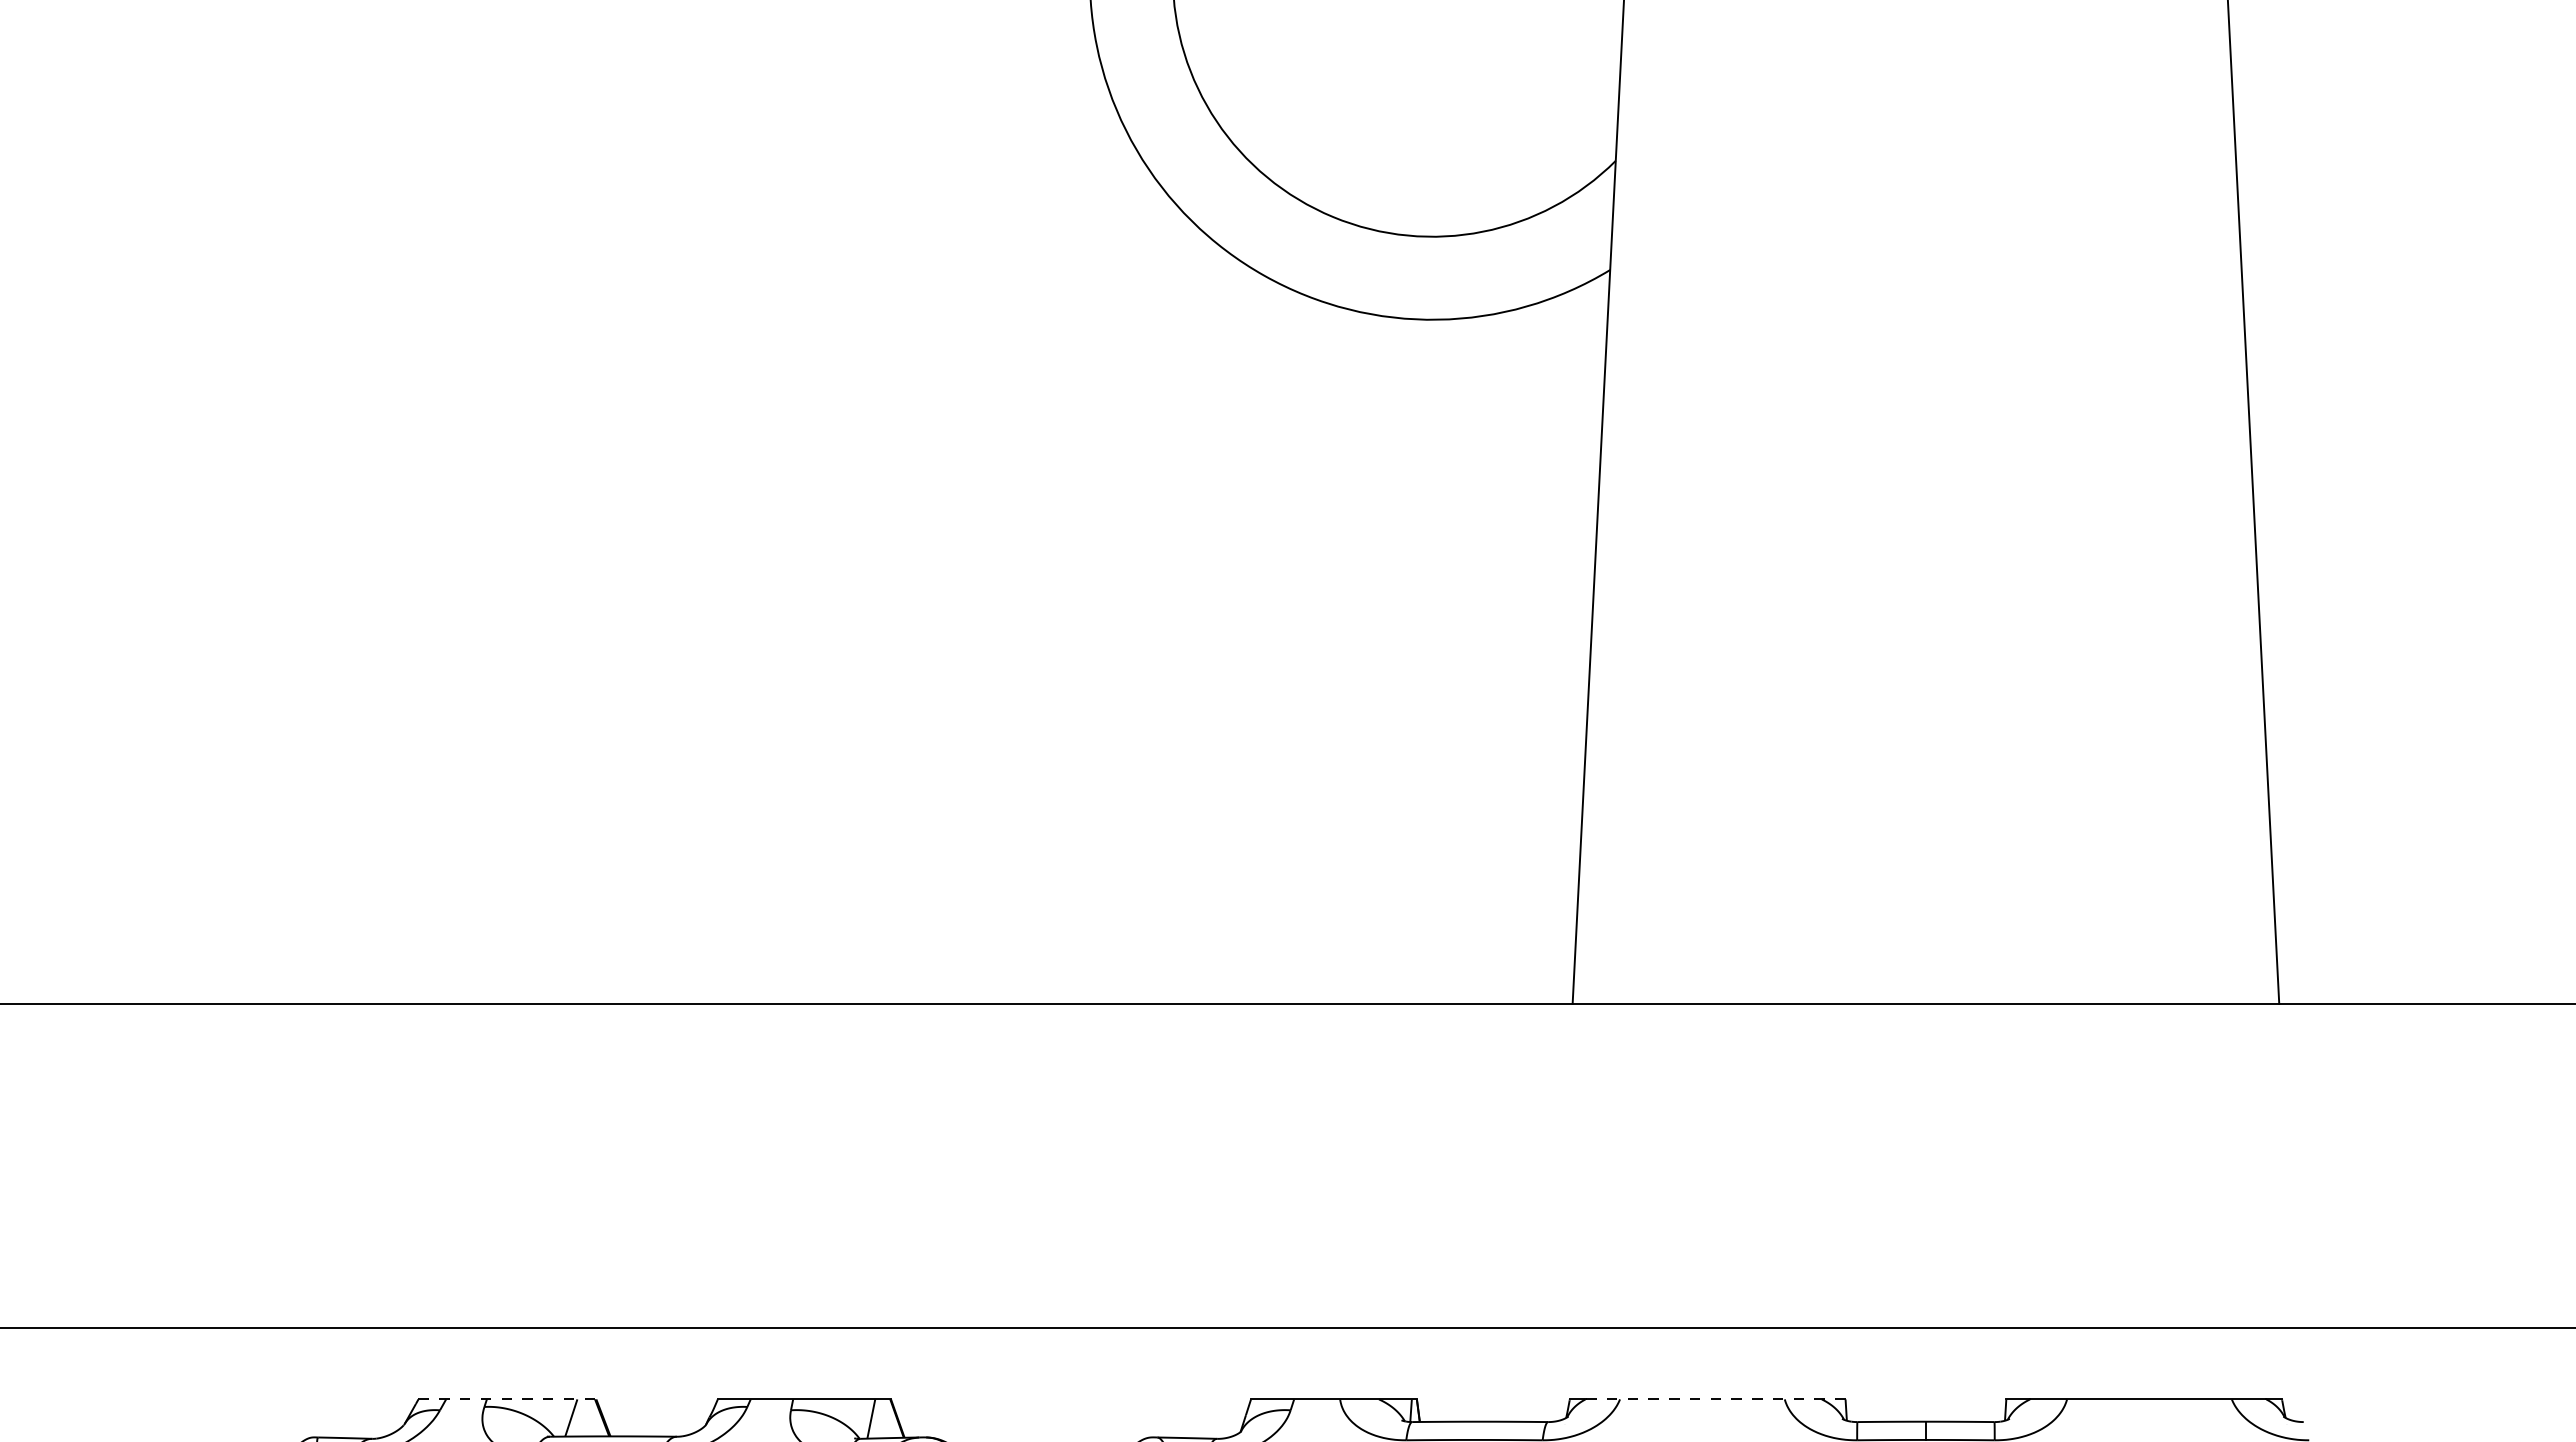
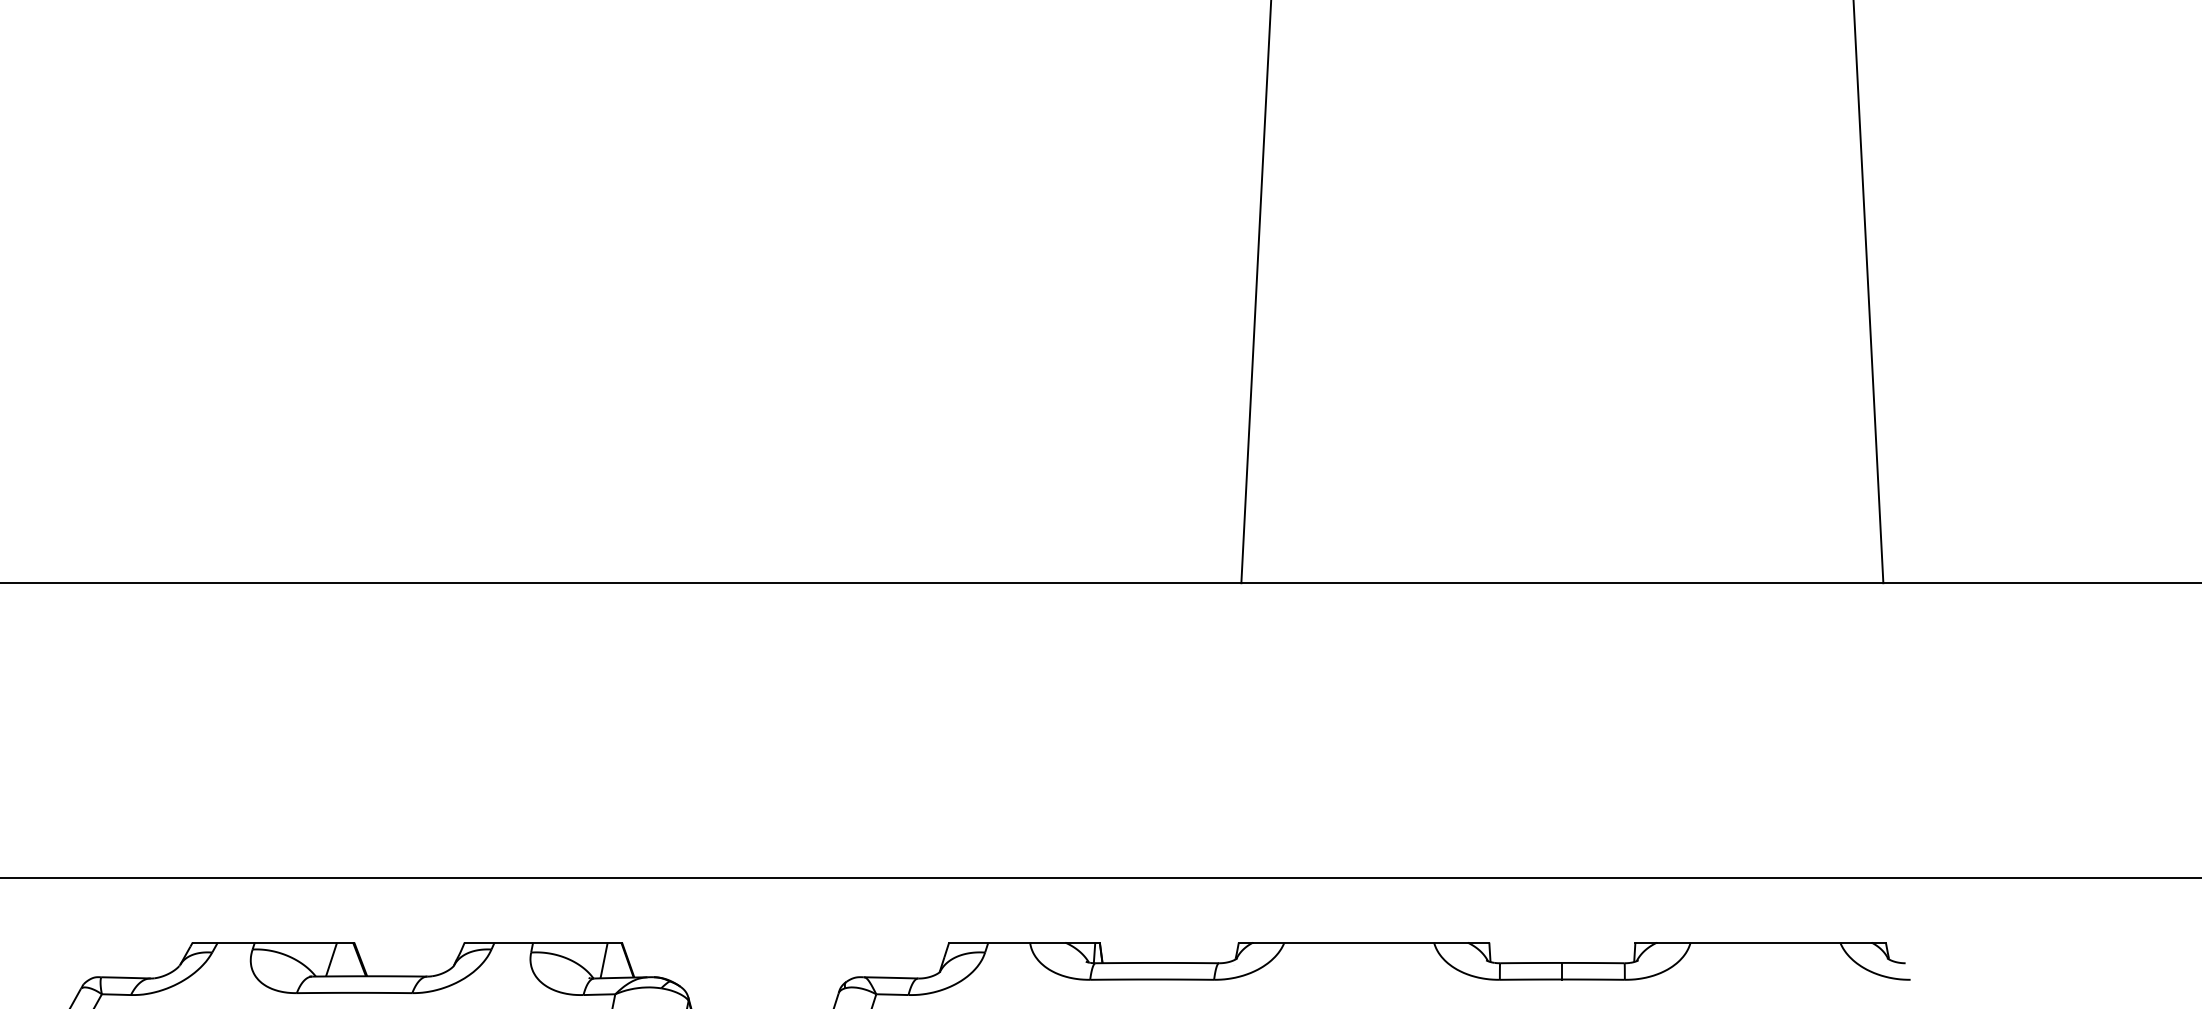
line: (507, 1399) -> (273, 942), dashed -> solid
line: (1715, 1399) -> (1371, 942), dashed -> solid

